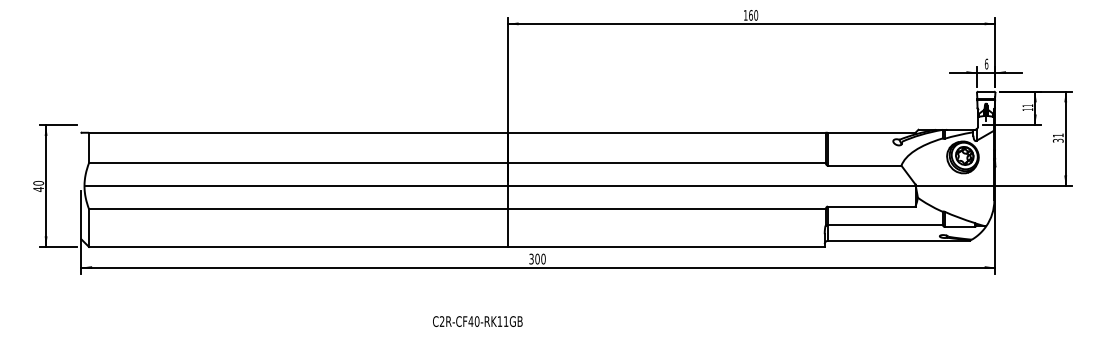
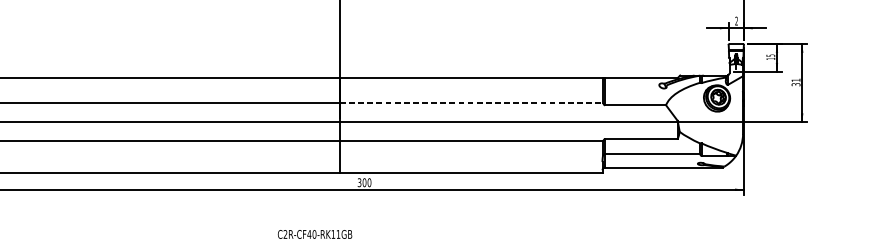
text: (986, 63) -> (736, 20), 6 -> 2
text: (1027, 105) -> (770, 55), 11 -> 15
line: (666, 163) -> (471, 103), solid -> dashed

